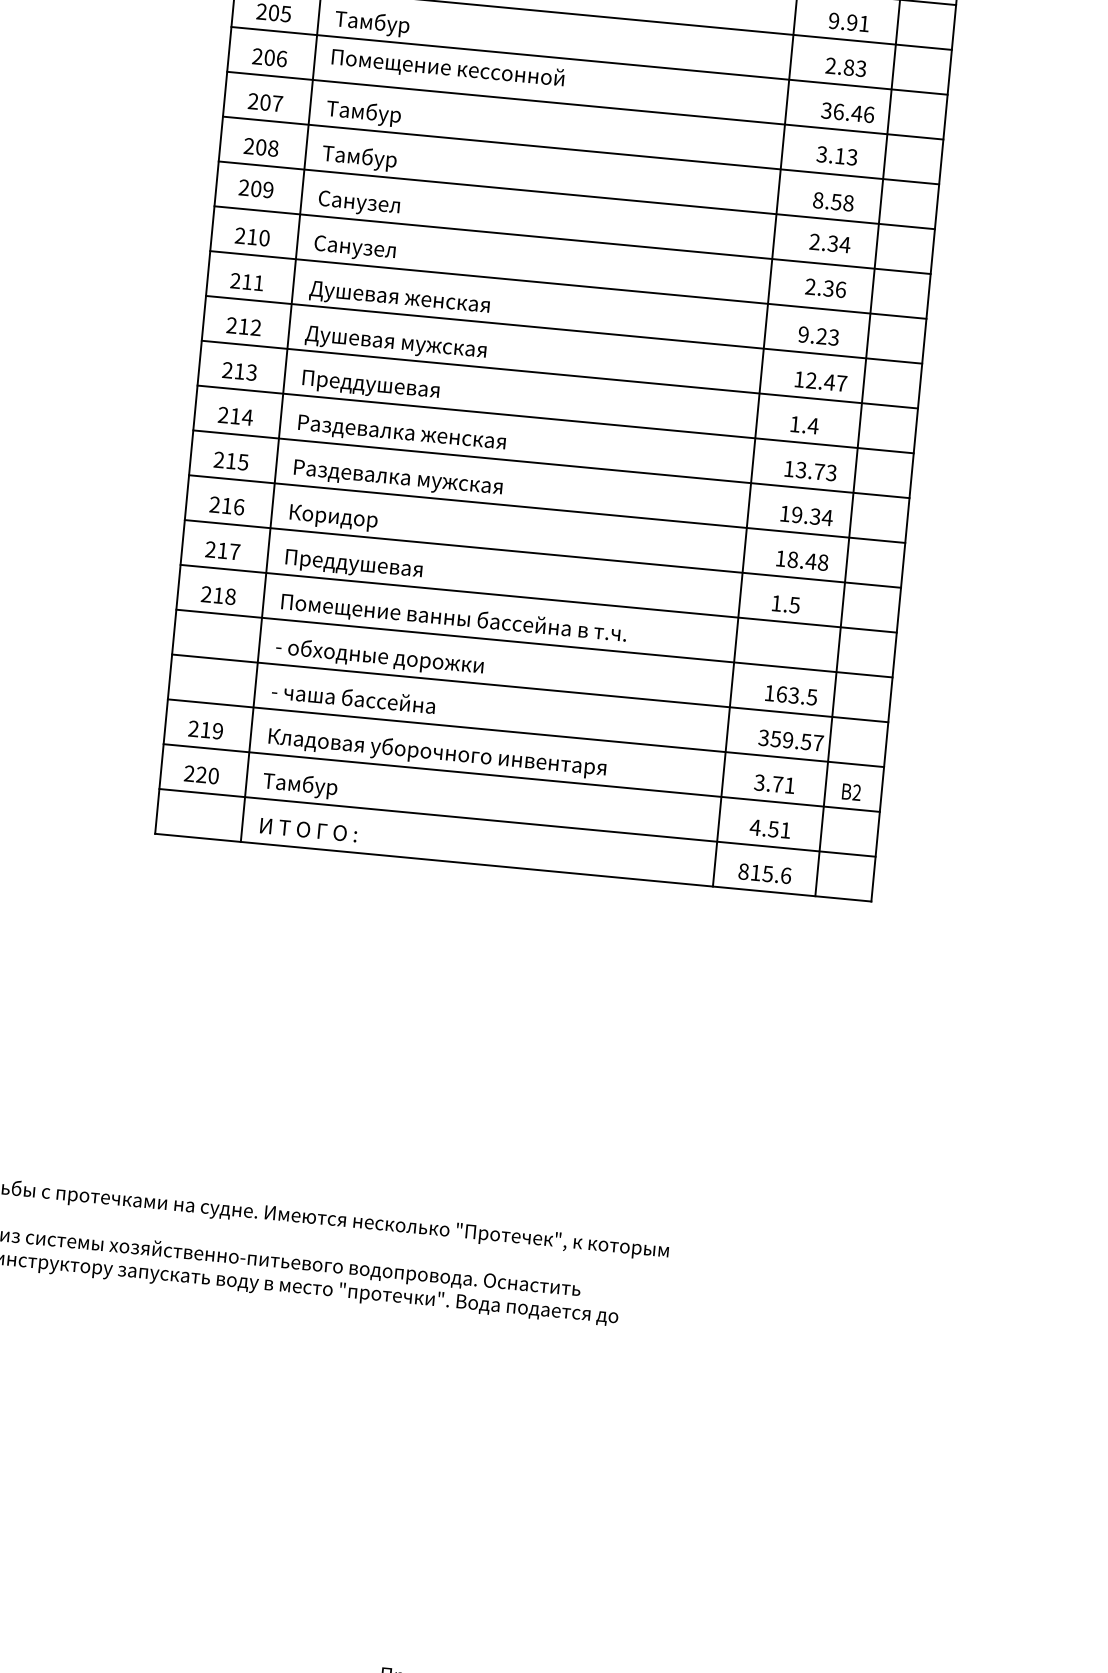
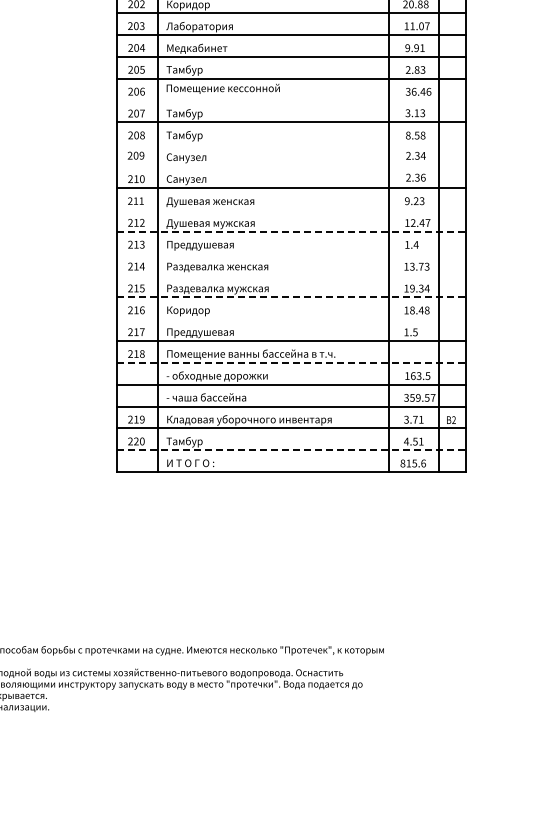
line: (583, 105) -> (290, 100), removed
line: (575, 195) -> (290, 144), removed
line: (570, 240) -> (290, 166), removed
line: (562, 329) -> (290, 209), removed
line: (560, 374) -> (291, 231), solid -> dashed
line: (553, 419) -> (290, 253), removed
line: (549, 464) -> (290, 275), removed
line: (547, 509) -> (291, 297), solid -> dashed
line: (541, 554) -> (290, 319), removed
line: (534, 643) -> (291, 362), solid -> dashed
line: (517, 823) -> (291, 450), solid -> dashed

